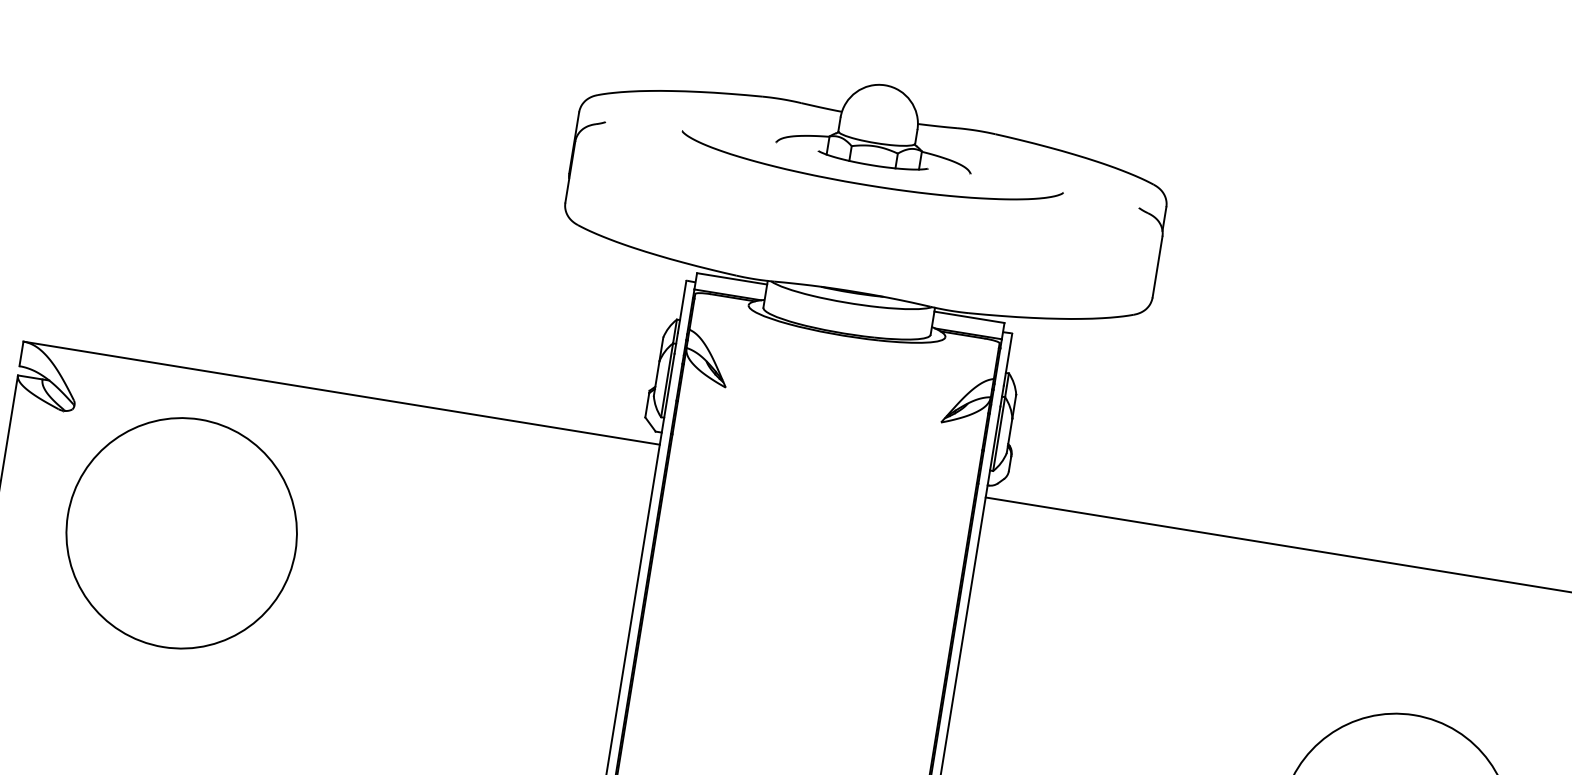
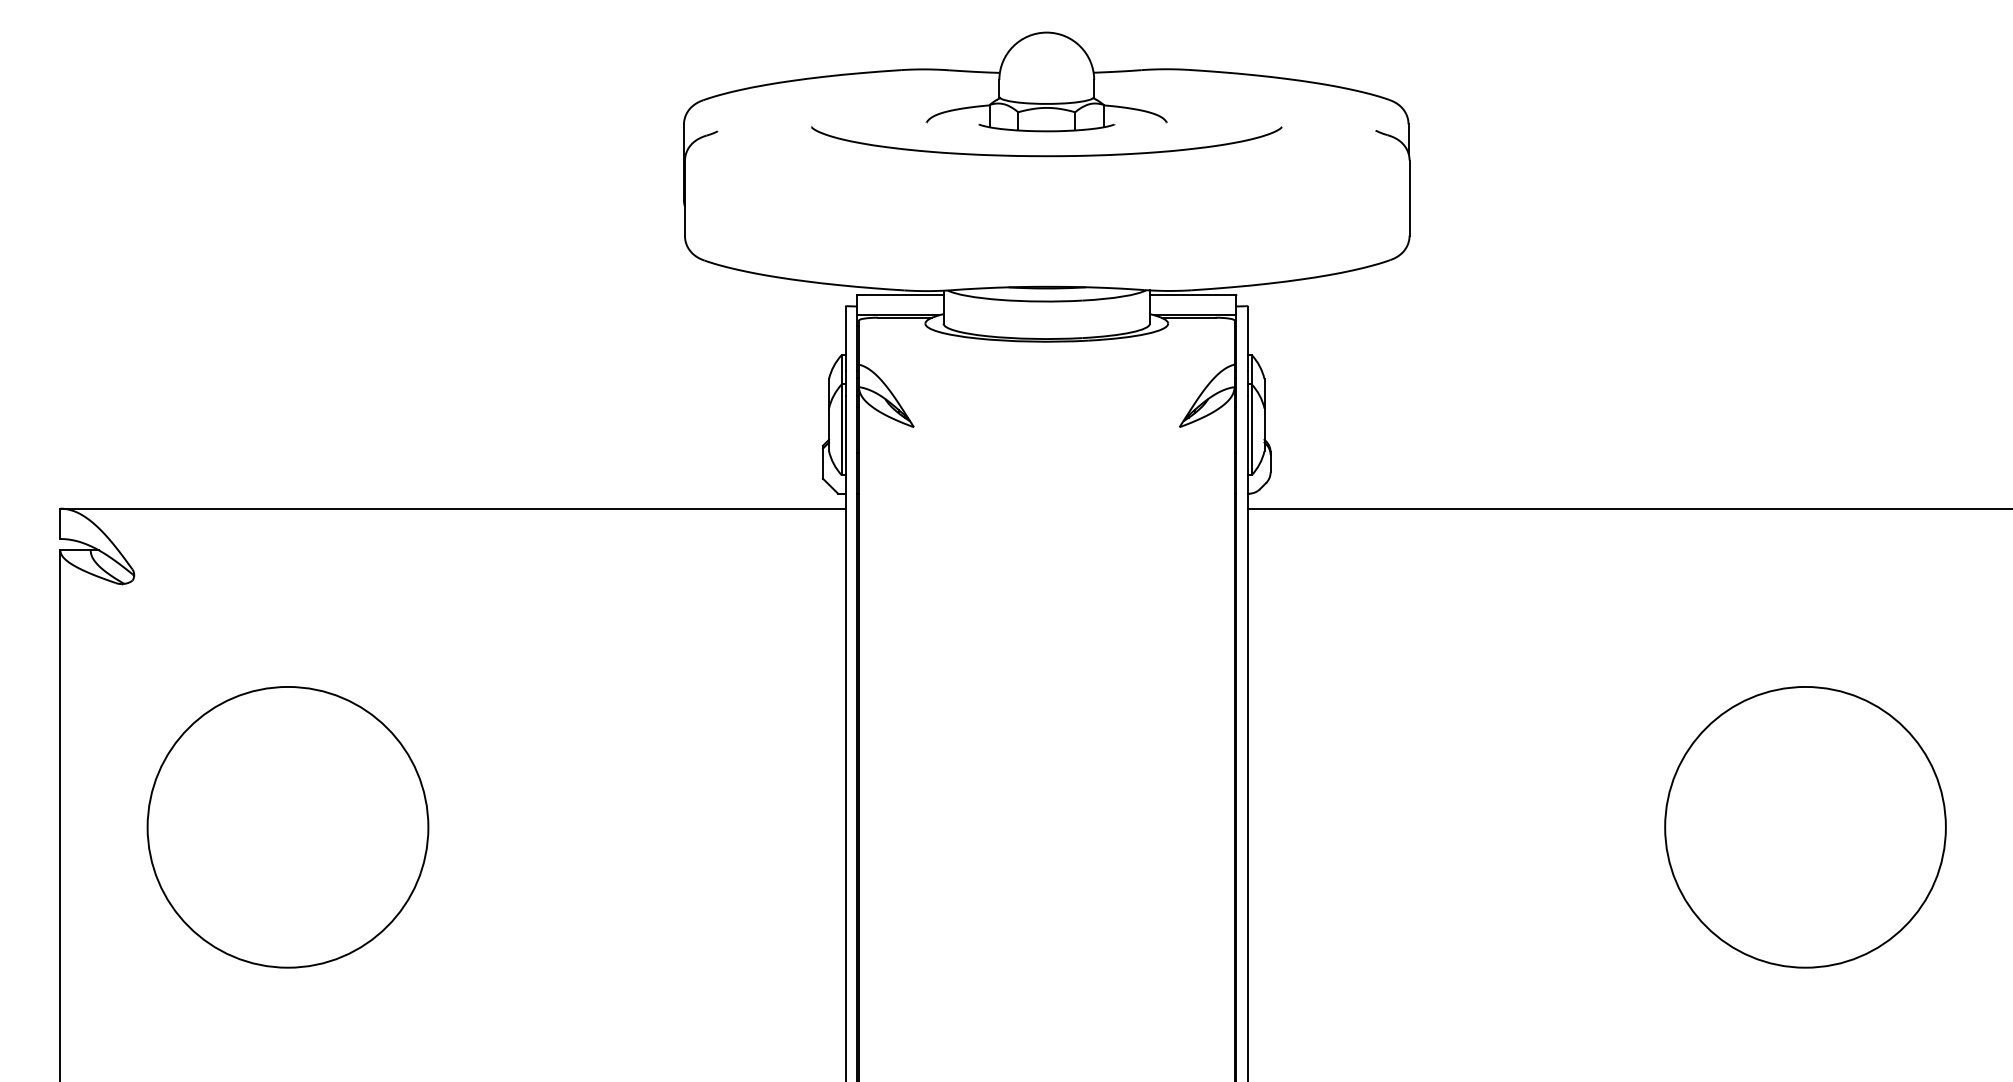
circle: (181, 533) -> (287, 827), moved

